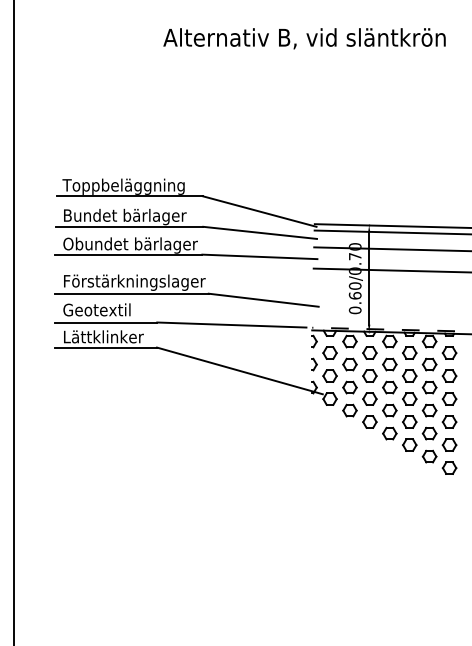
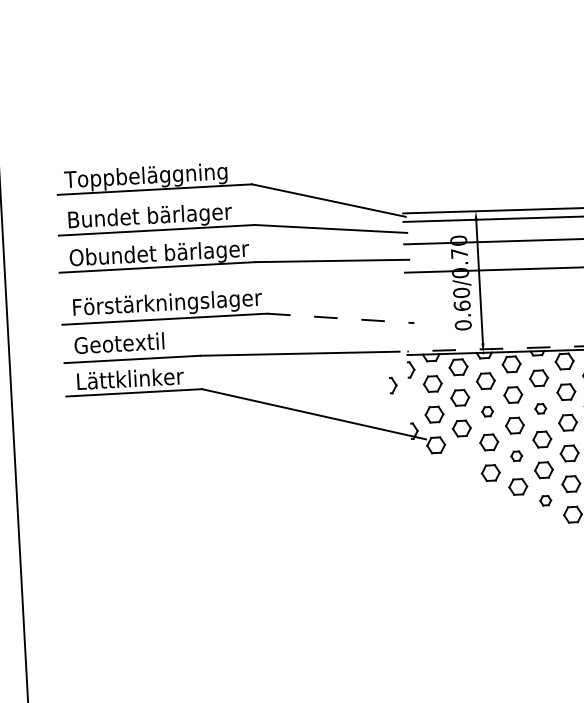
line: (264, 300) -> (341, 318), solid -> dashed
part: (314, 364) -> (393, 385), moved
part: (369, 375) -> (487, 411), size x0.6
part: (409, 375) -> (540, 408), size x0.6
part: (349, 410) -> (462, 459), removed
part: (389, 410) -> (516, 456), size x0.6
part: (409, 444) -> (545, 500), size x0.6

